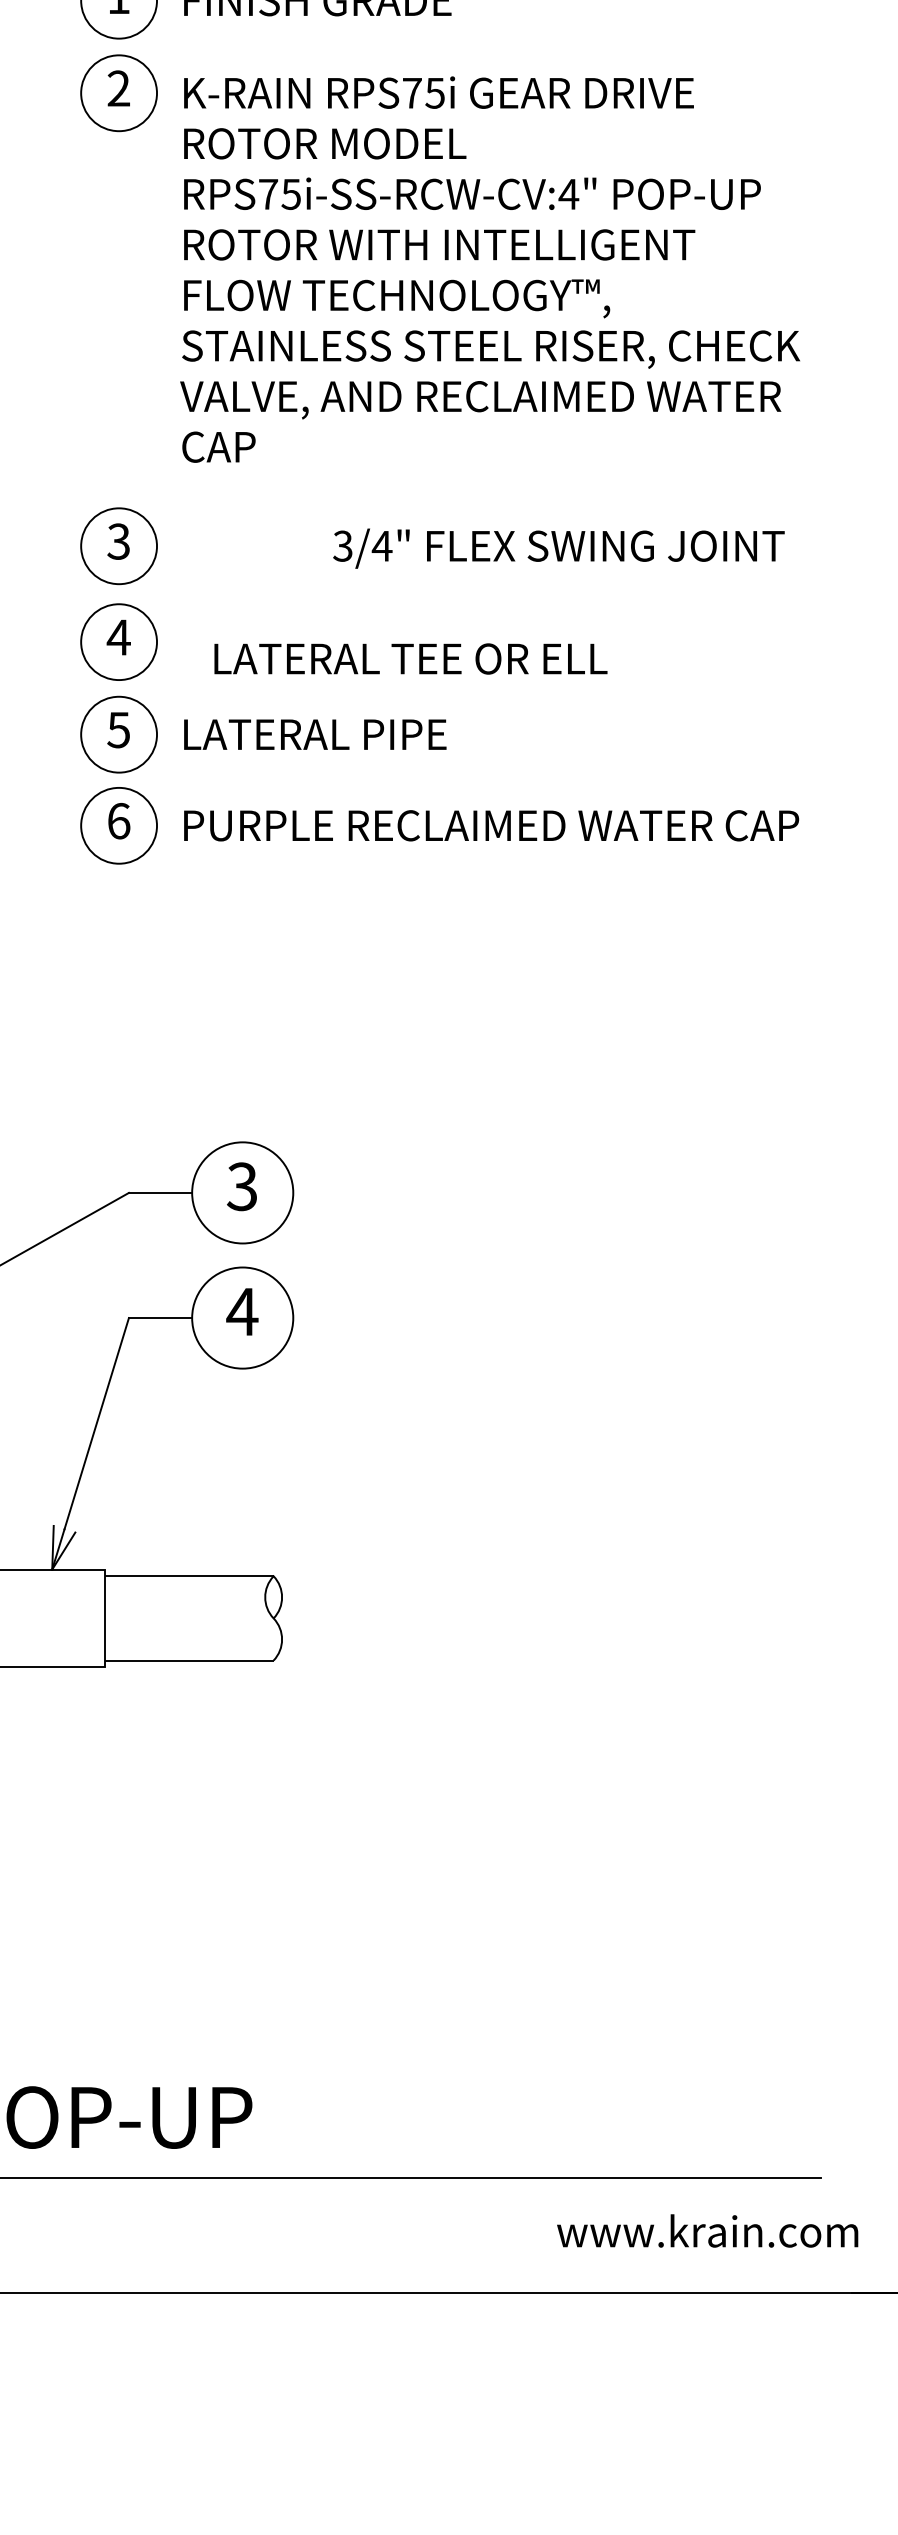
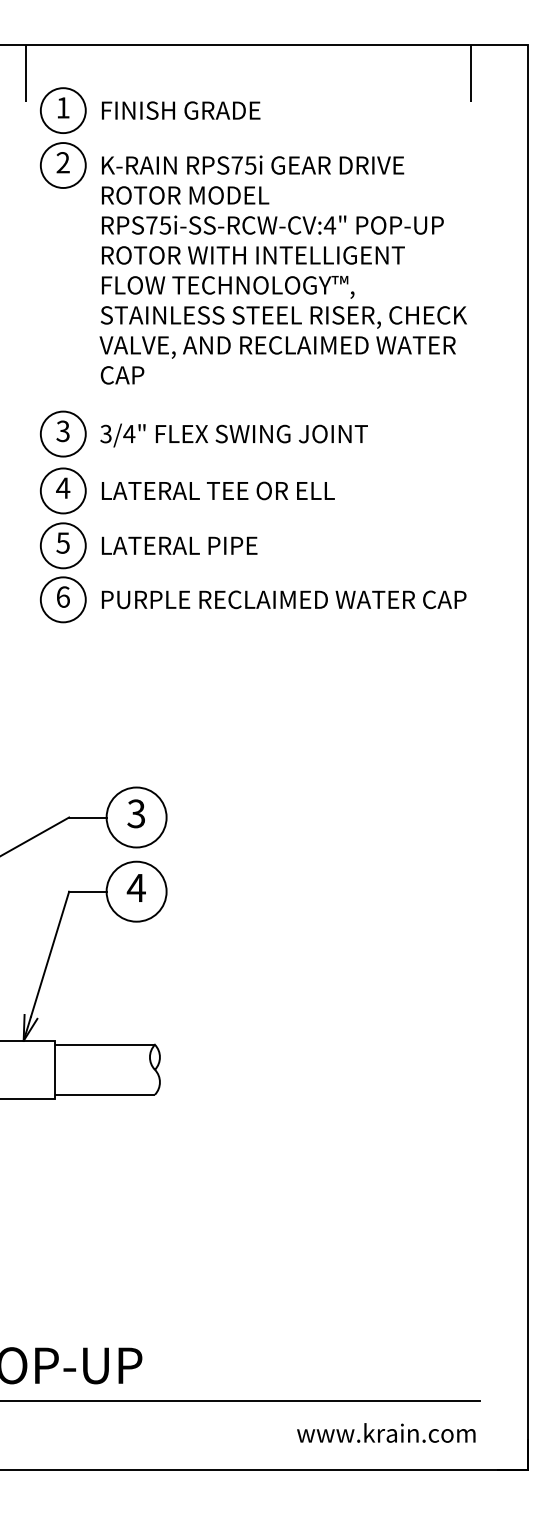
text: (557, 548) -> (233, 435), moved
text: (411, 658) -> (218, 490), moved
text: (708, 2230) -> (386, 1432), moved

